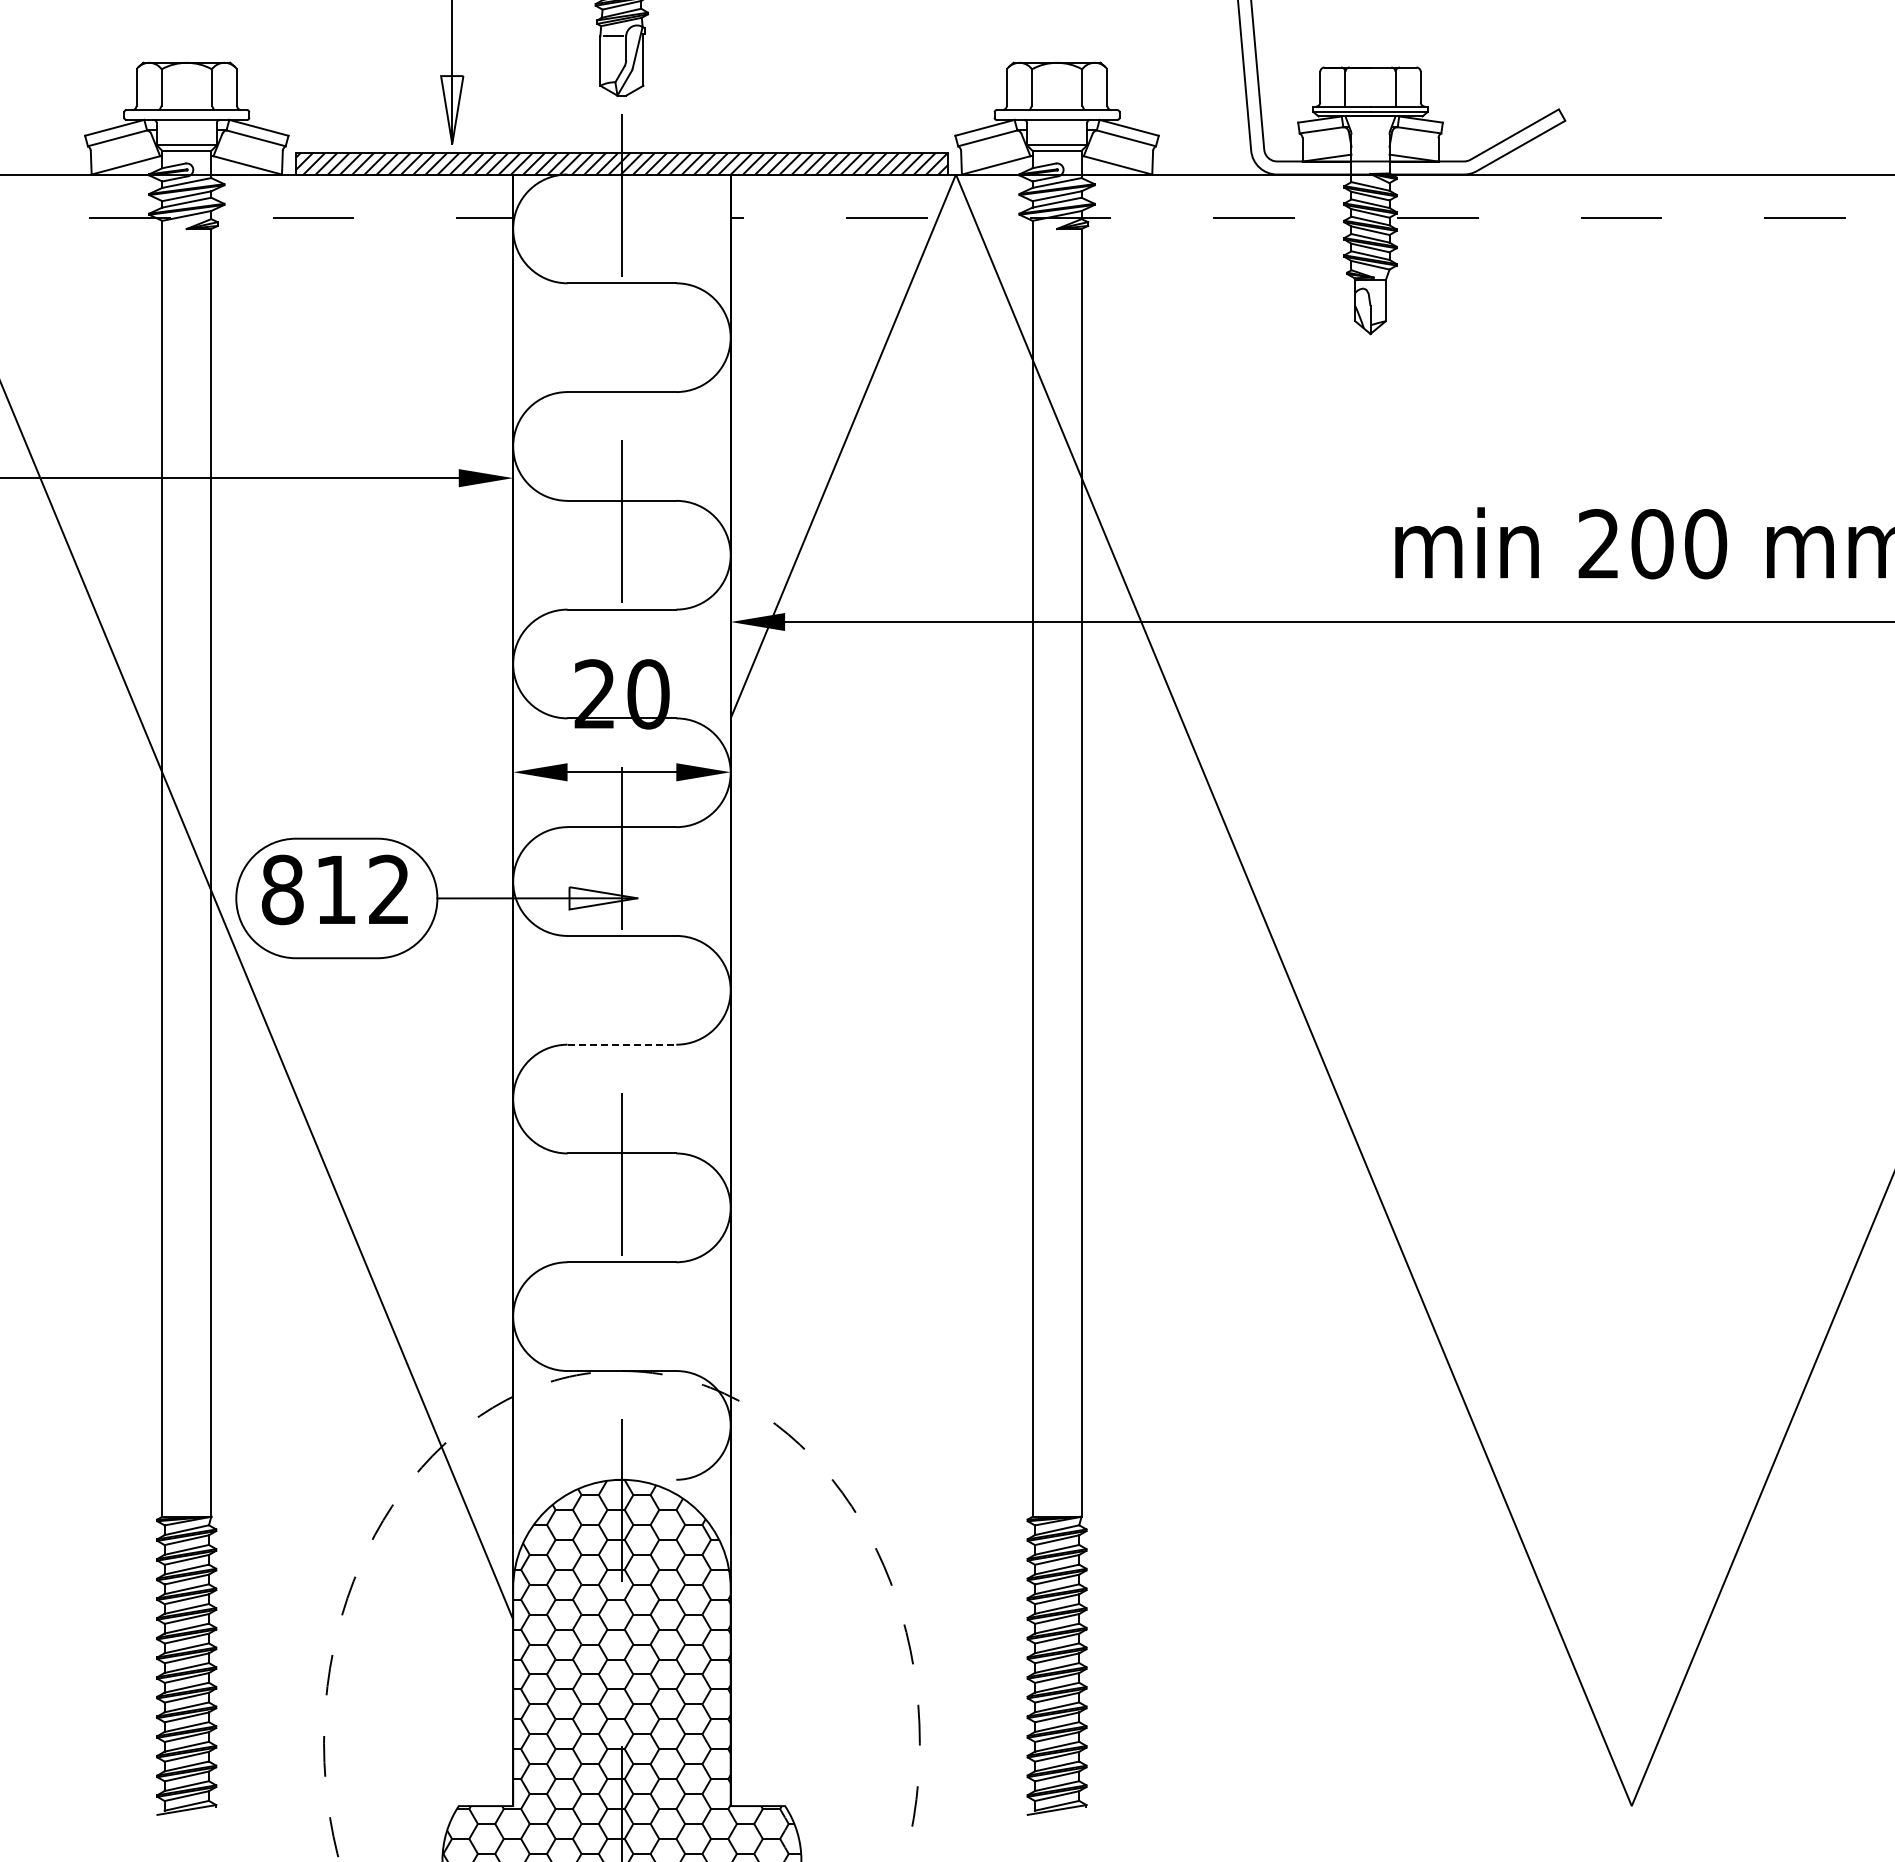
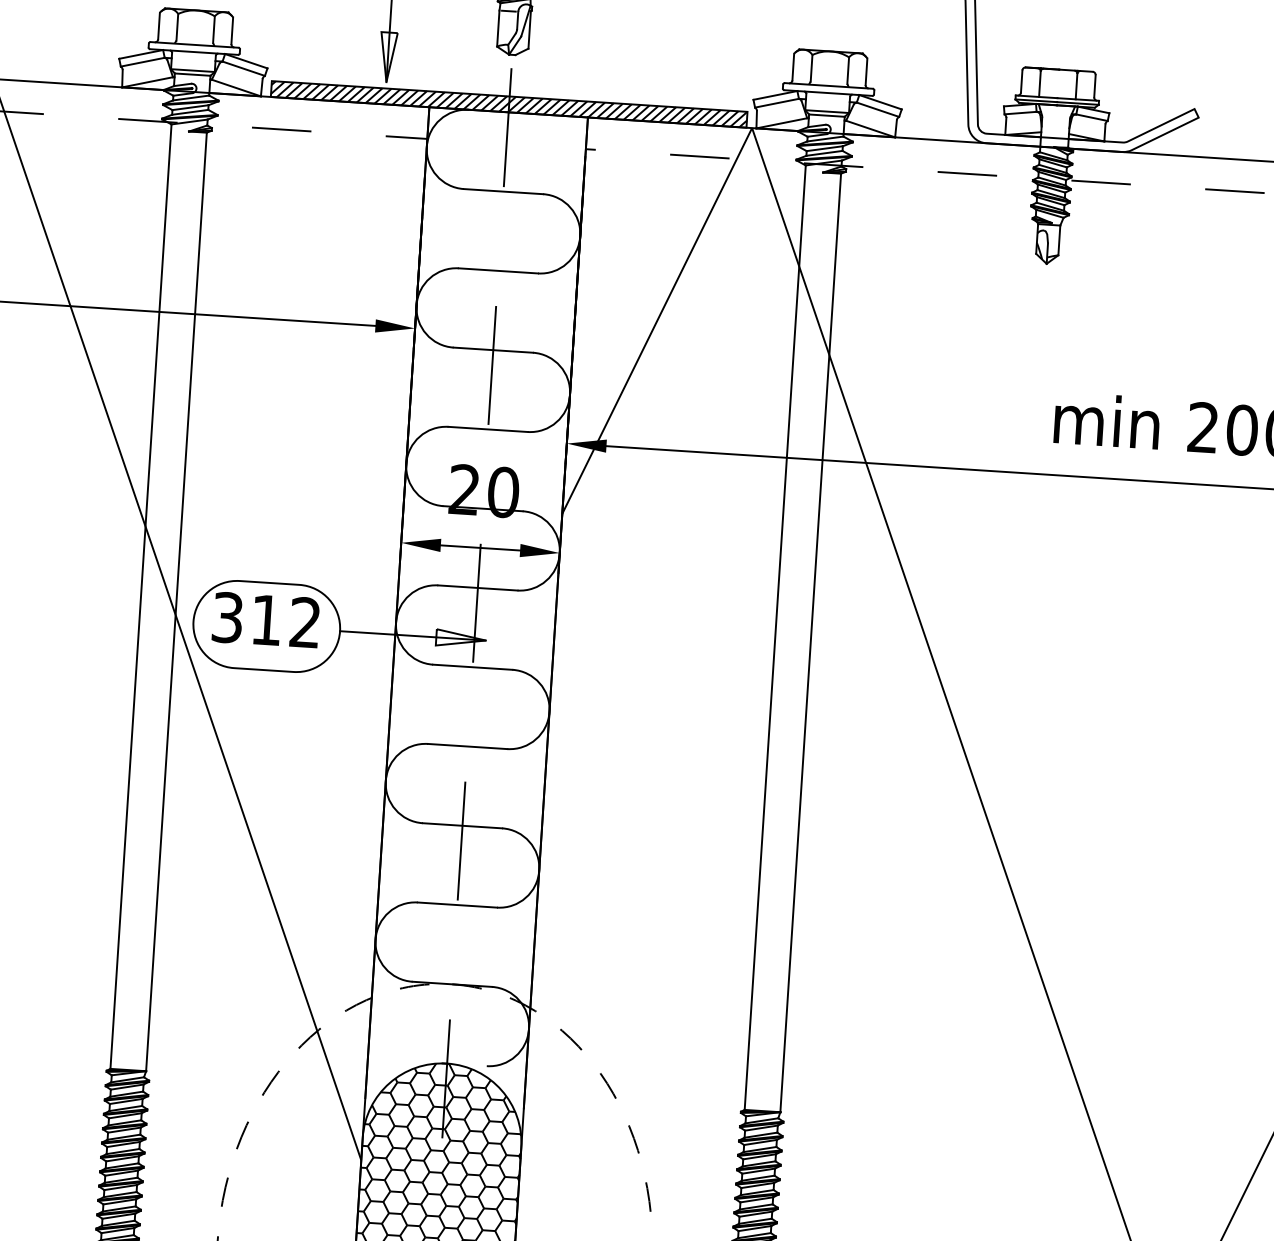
text: (282, 889) -> (227, 617), 812 -> 312
line: (622, 1044) -> (468, 746), dashed -> solid

